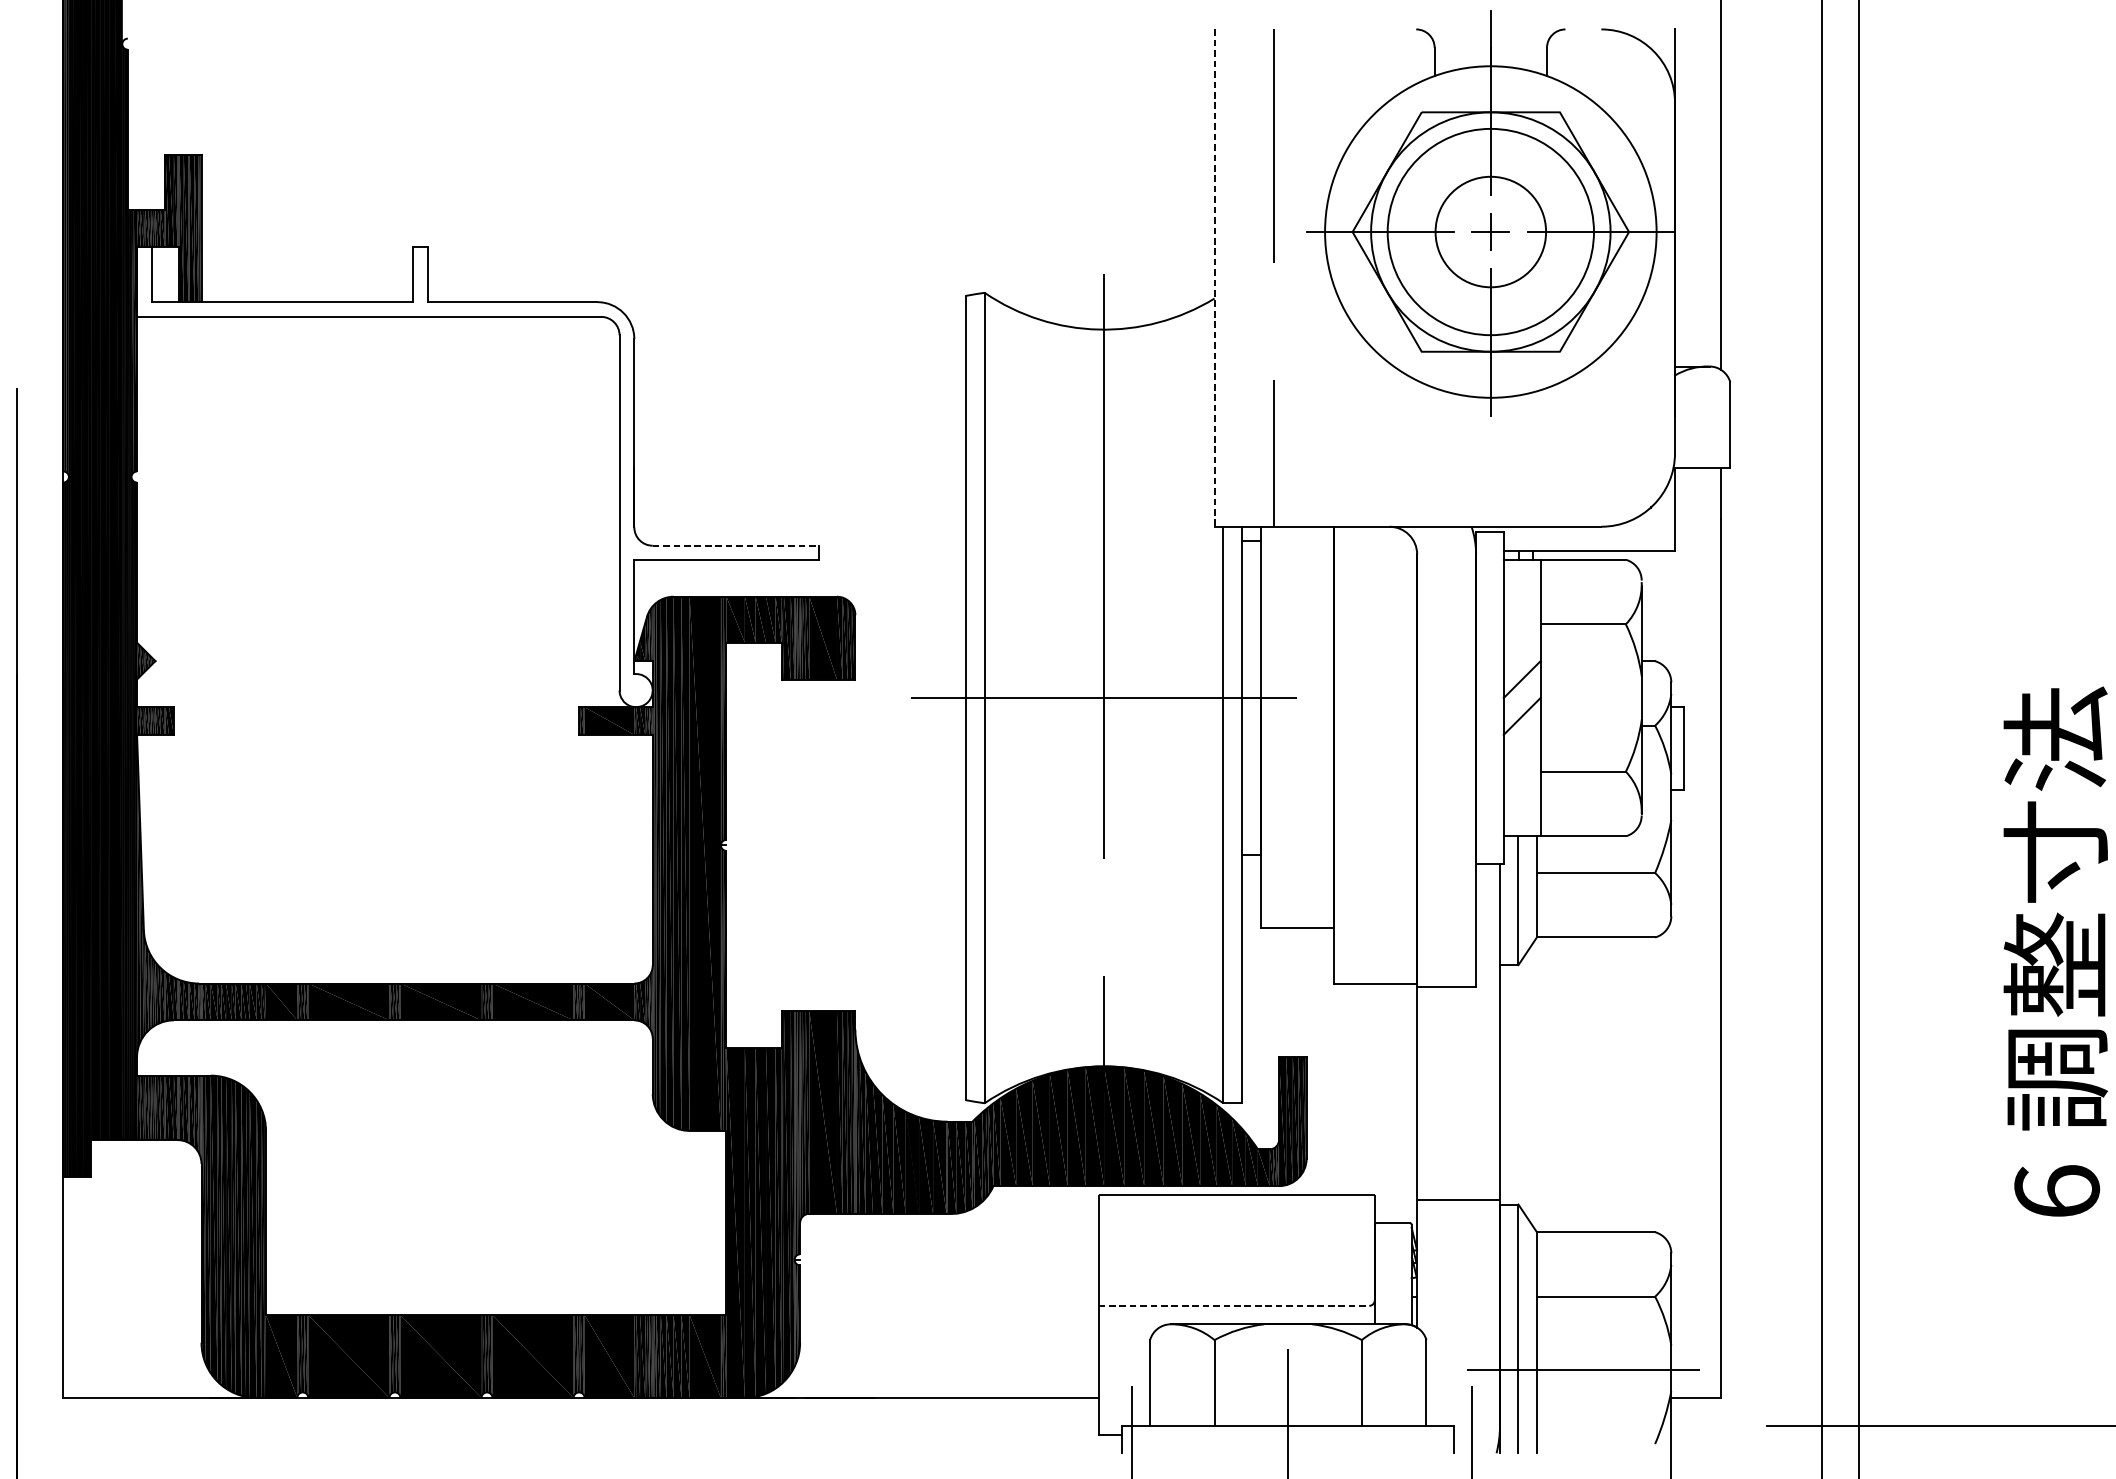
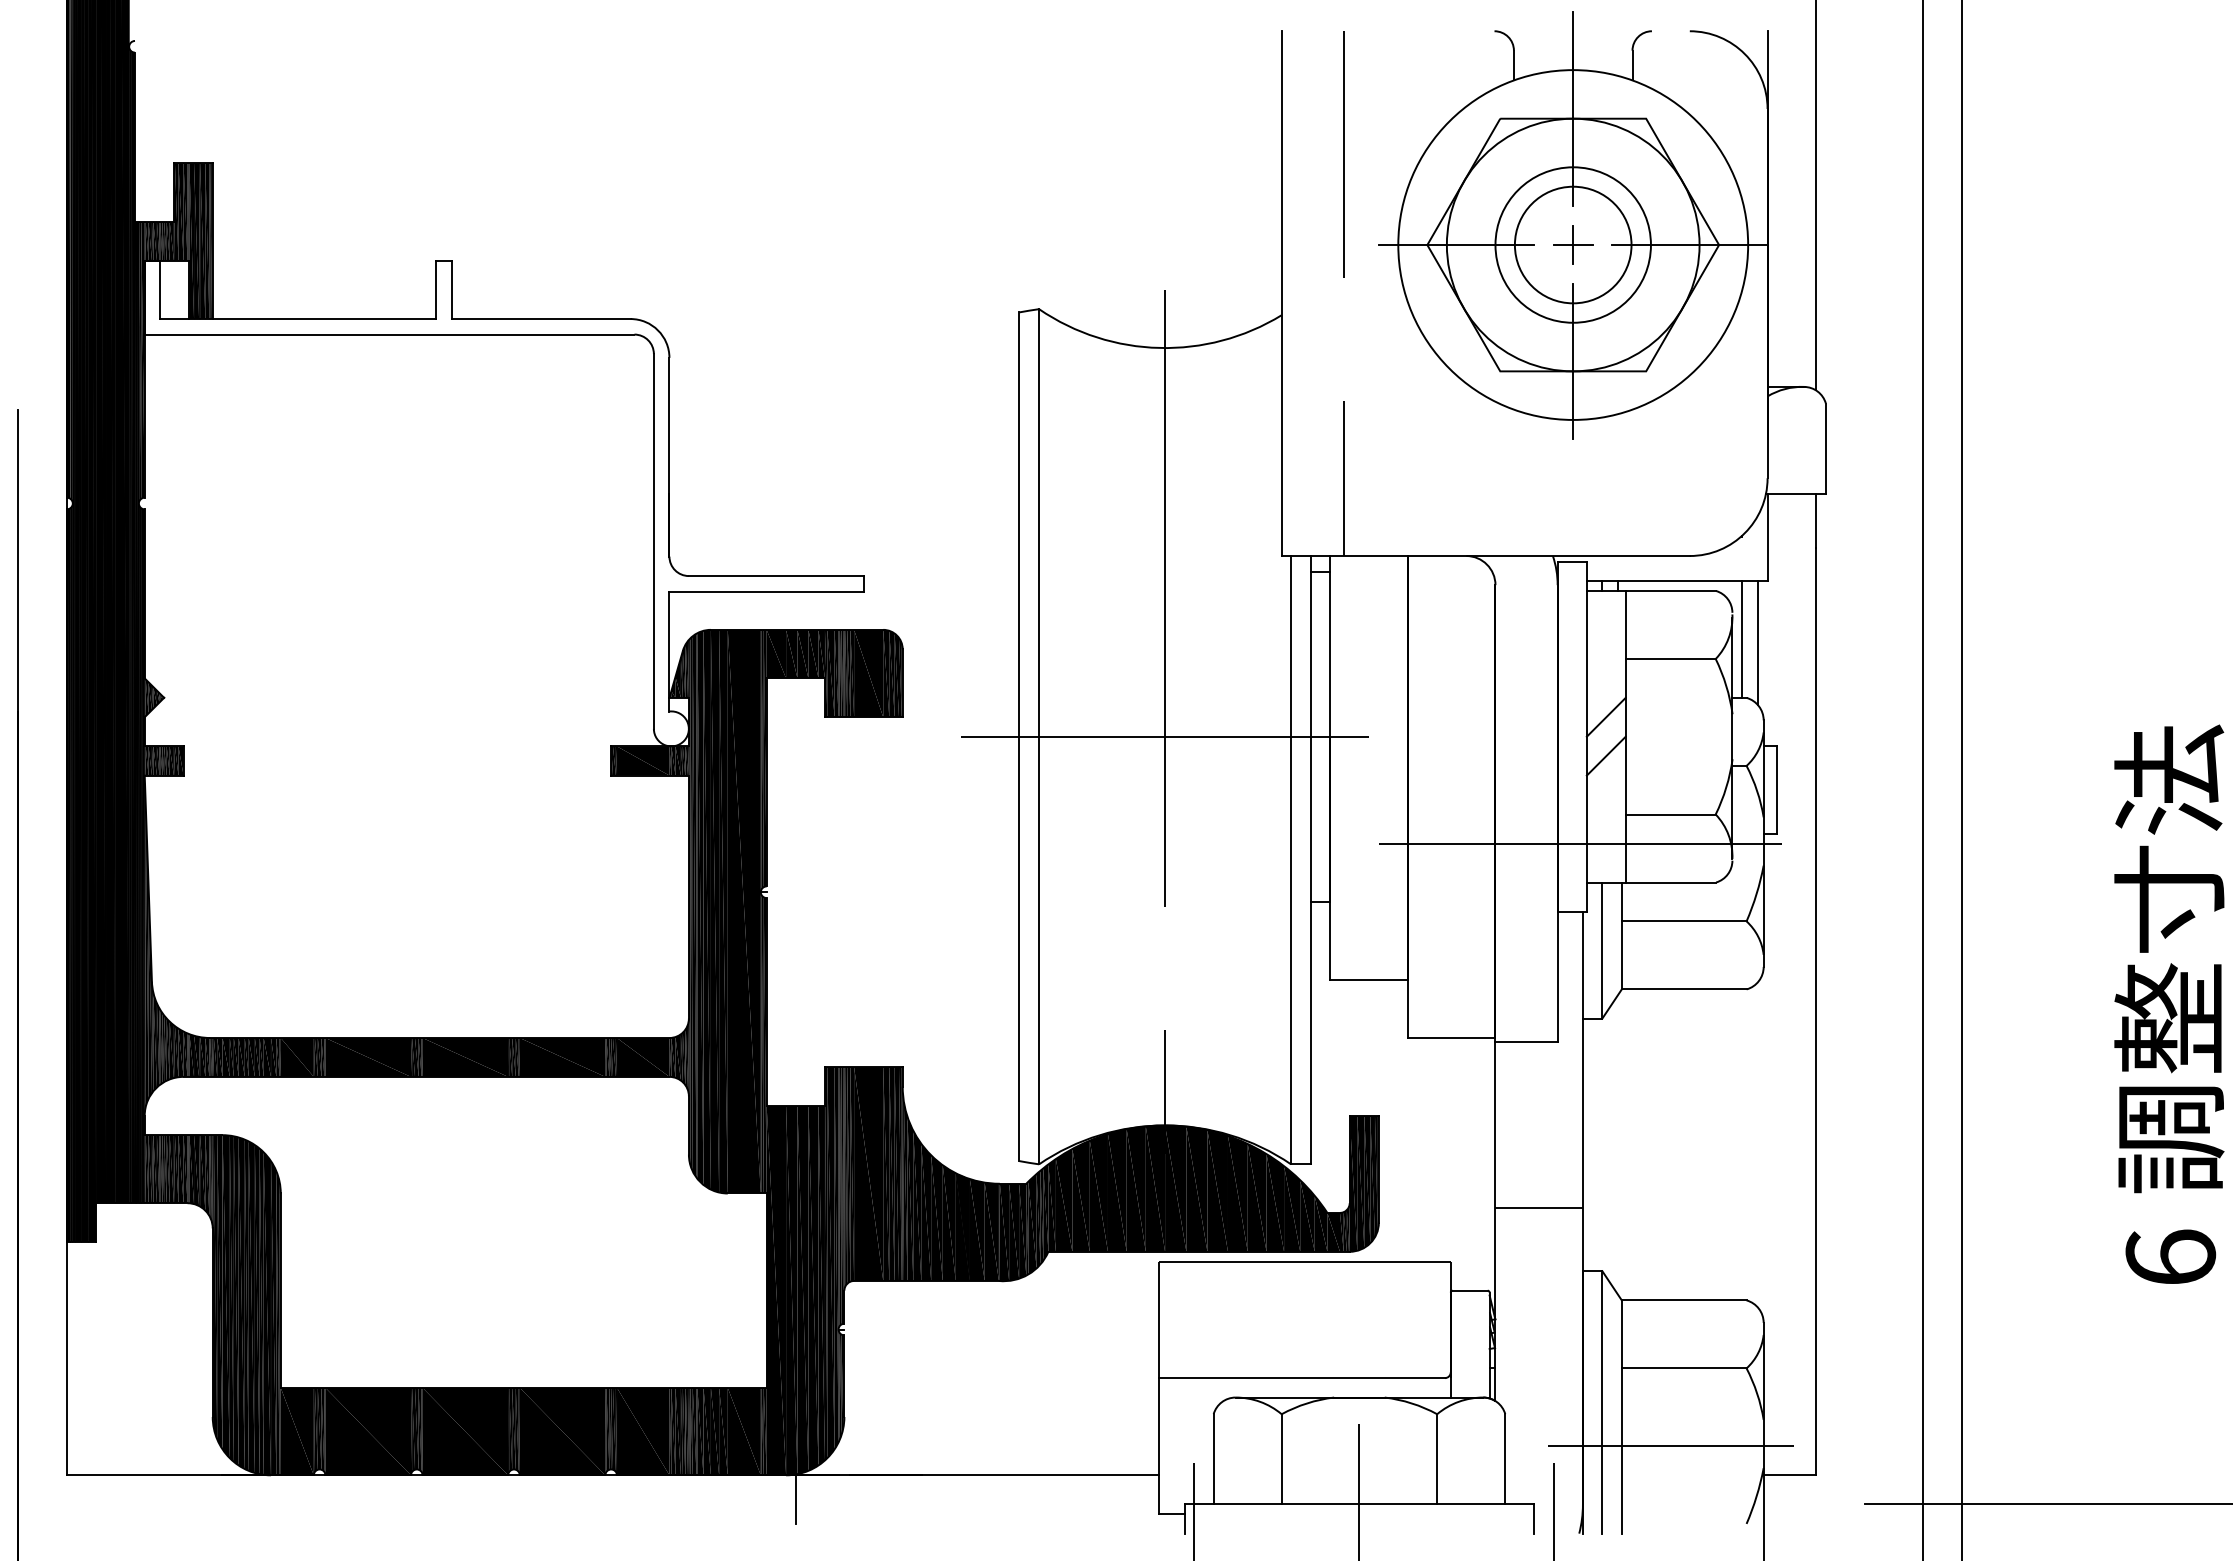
circle: (1490, 231) -> (1572, 244), size x0.71
line: (1214, 278) -> (1281, 294), dashed -> solid
line: (735, 546) -> (776, 576), dashed -> solid
line: (1651, 605) -> (1742, 639), added
line: (1665, 609) -> (1757, 643), added
line: (1496, 799) -> (1579, 843), added
line: (1457, 1200) -> (1538, 1208), moved
line: (1234, 1306) -> (1302, 1378), dashed -> solid
line: (753, 1420) -> (795, 1499), added

